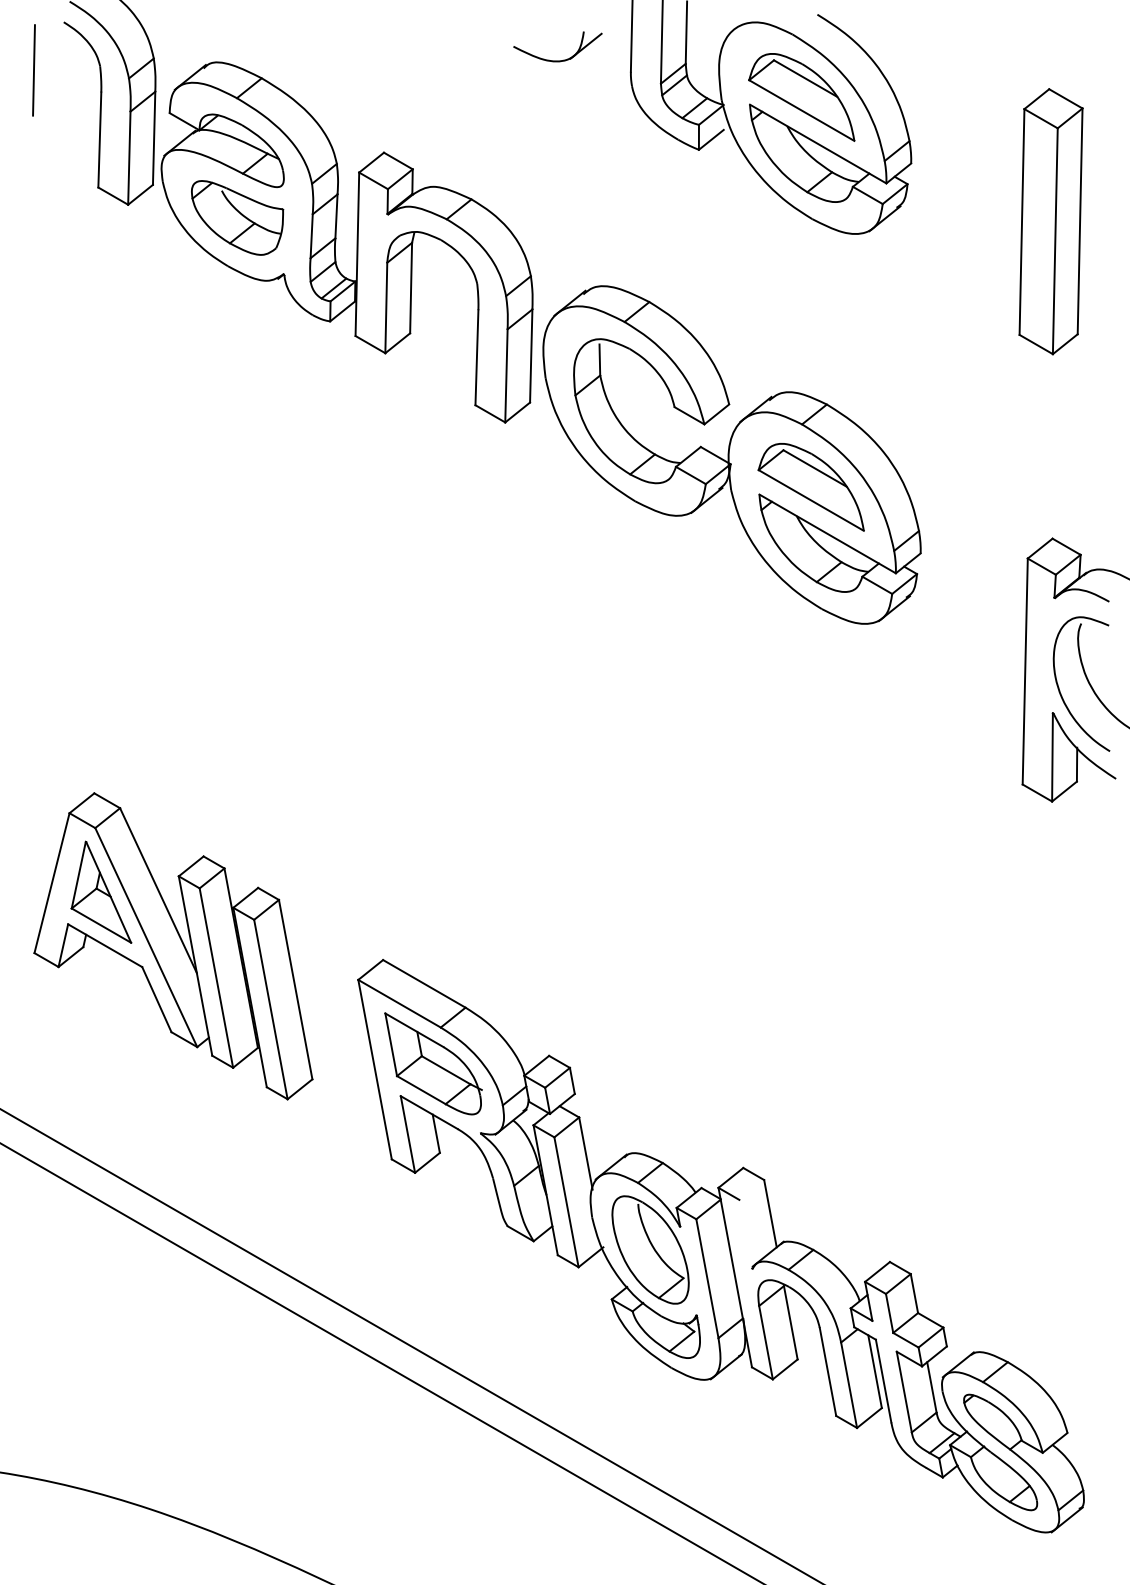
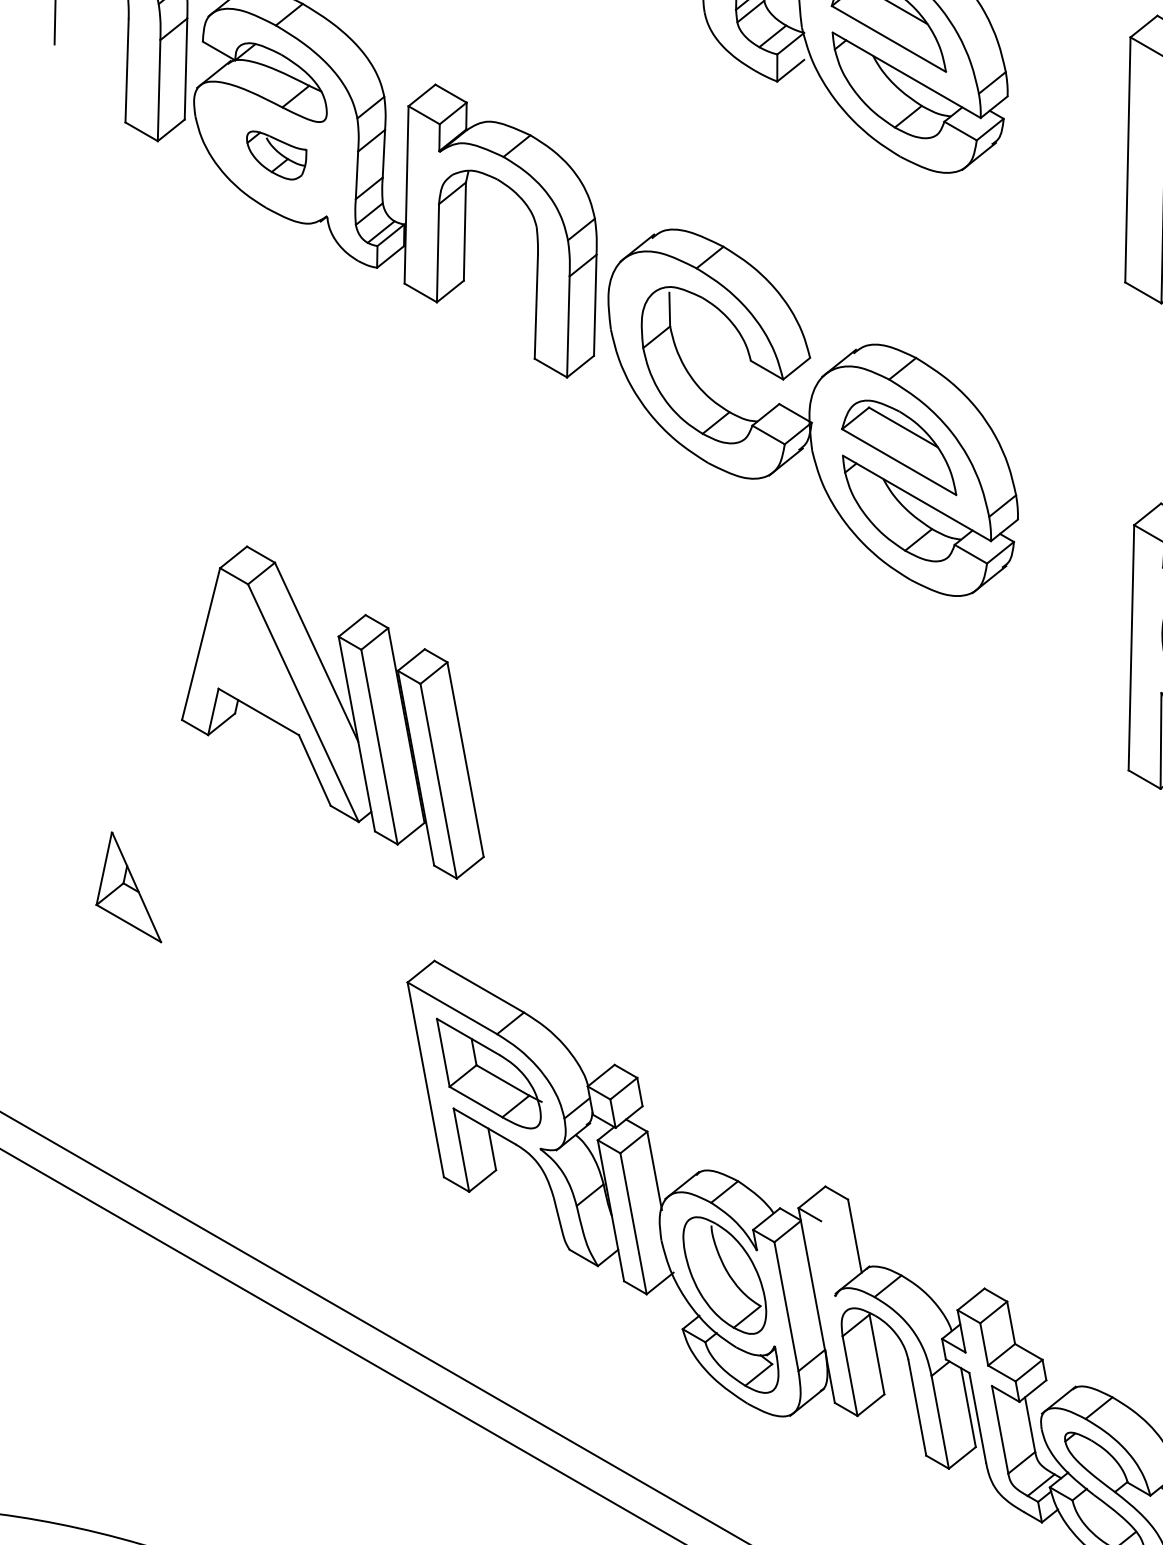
part: (237, 217) -> (276, 154), size x0.6
part: (173, 946) -> (332, 712), moved

